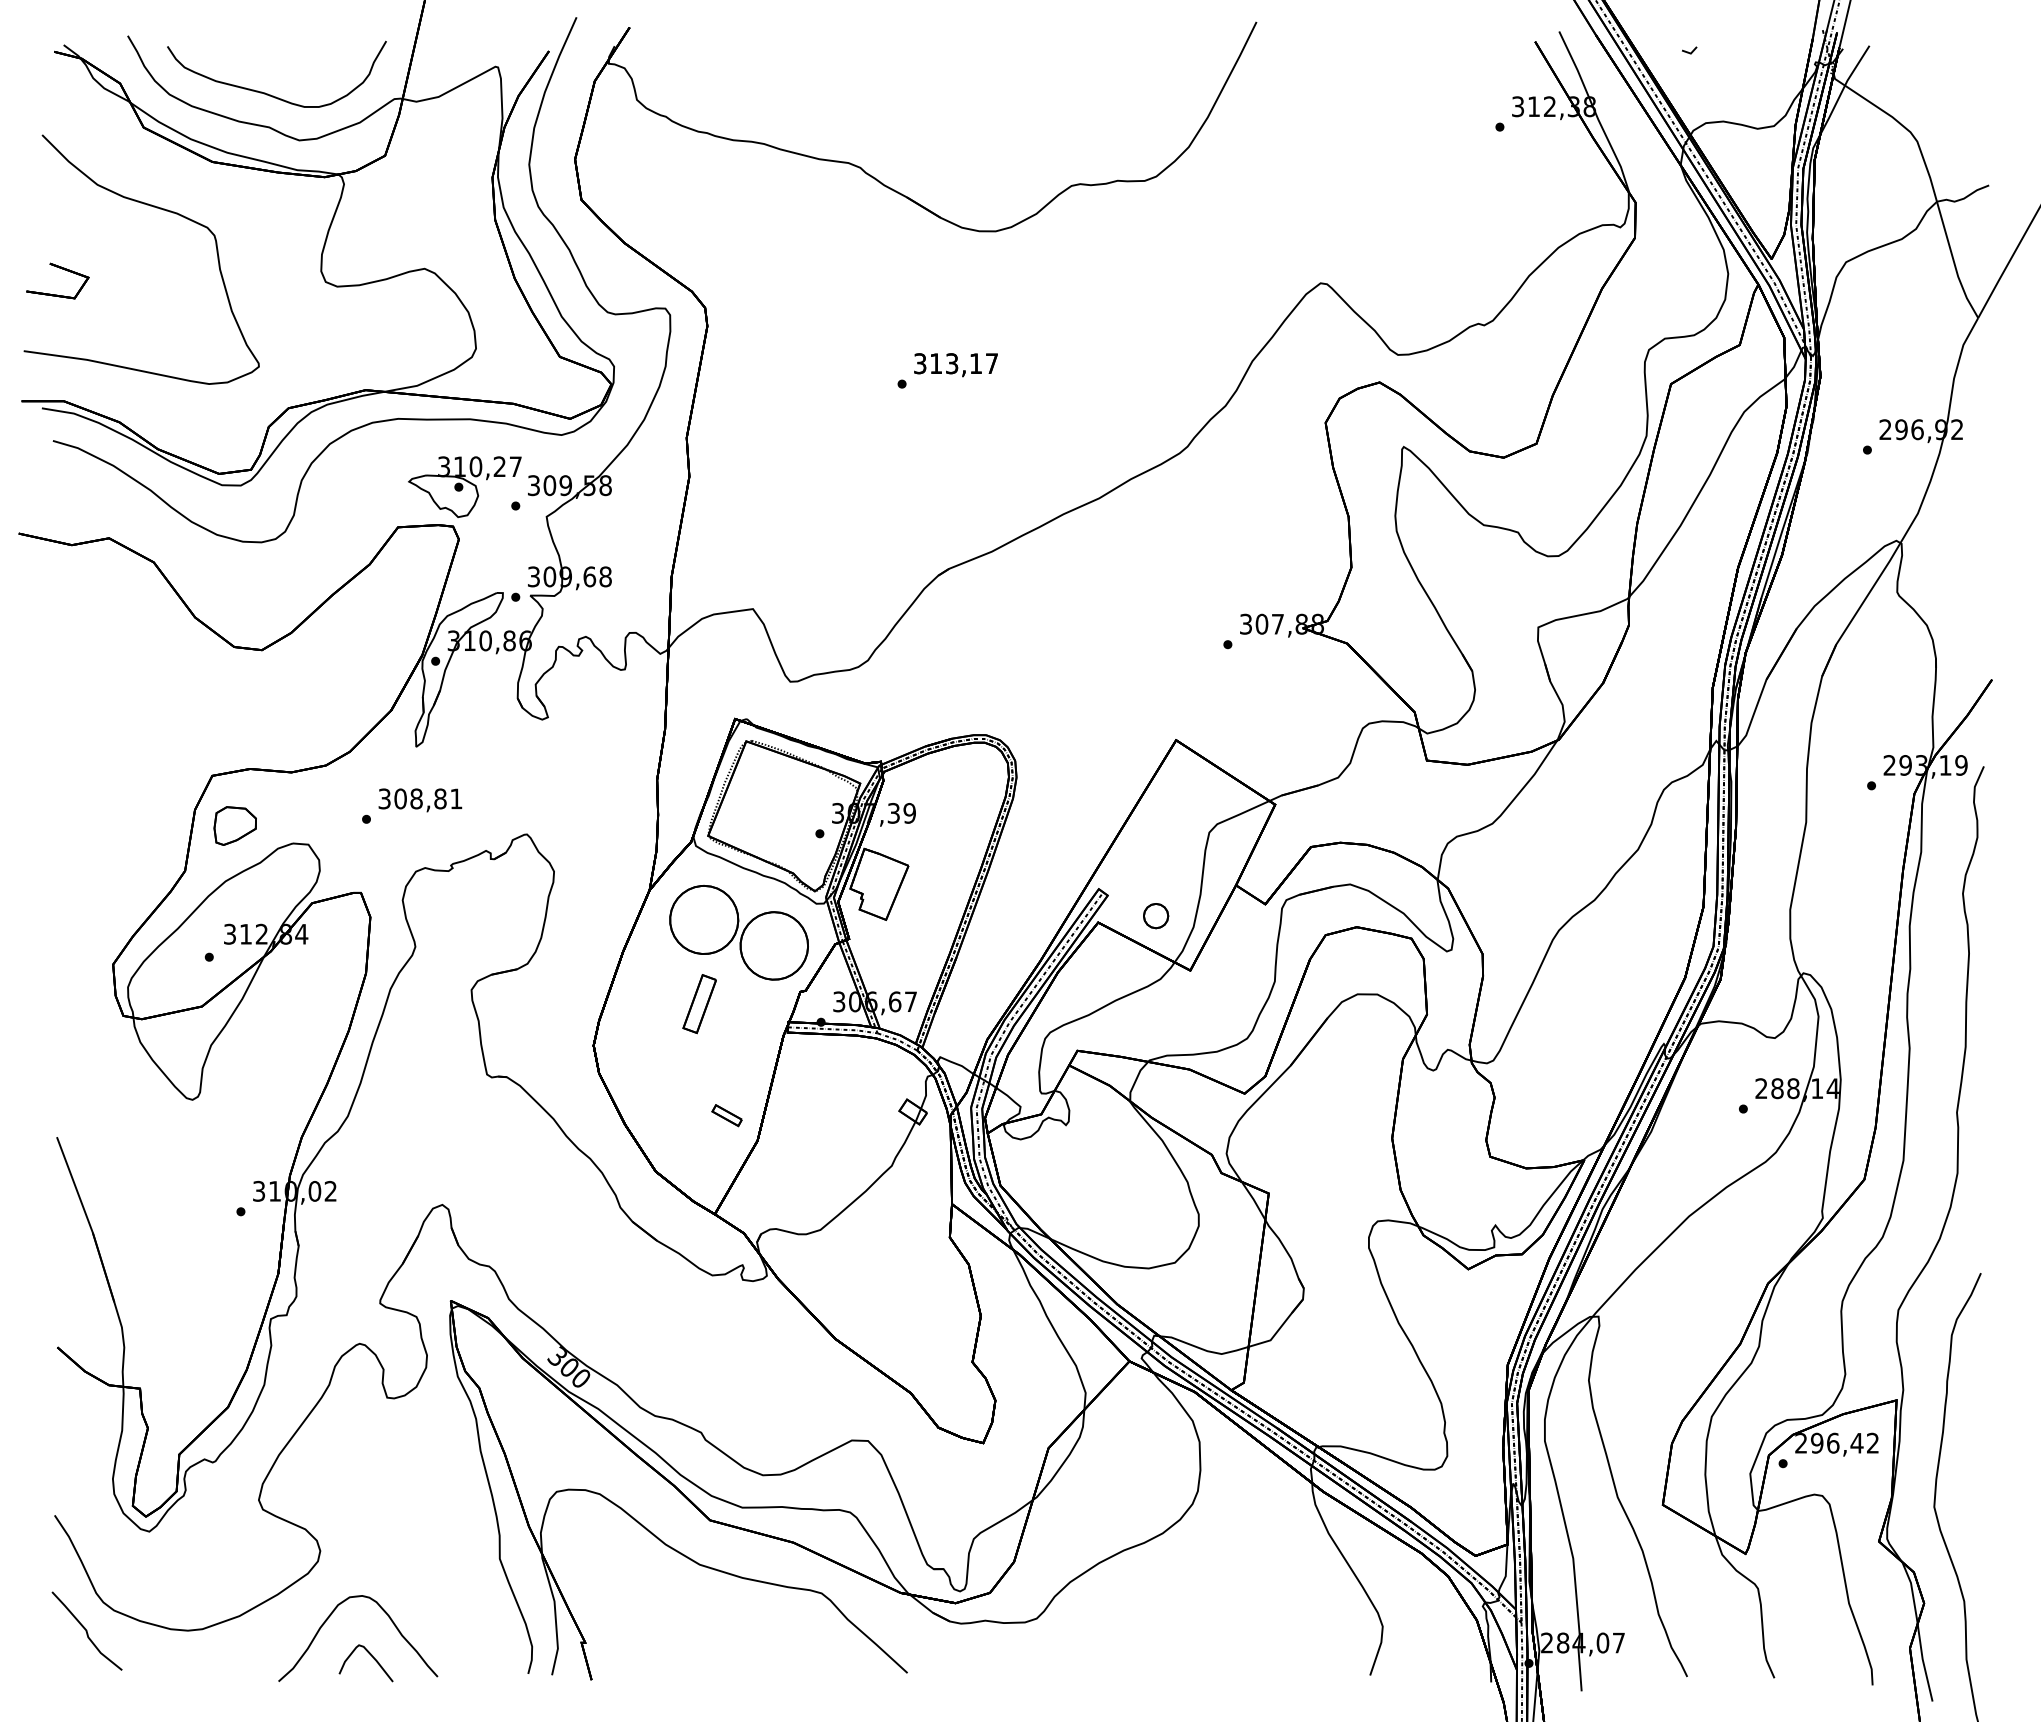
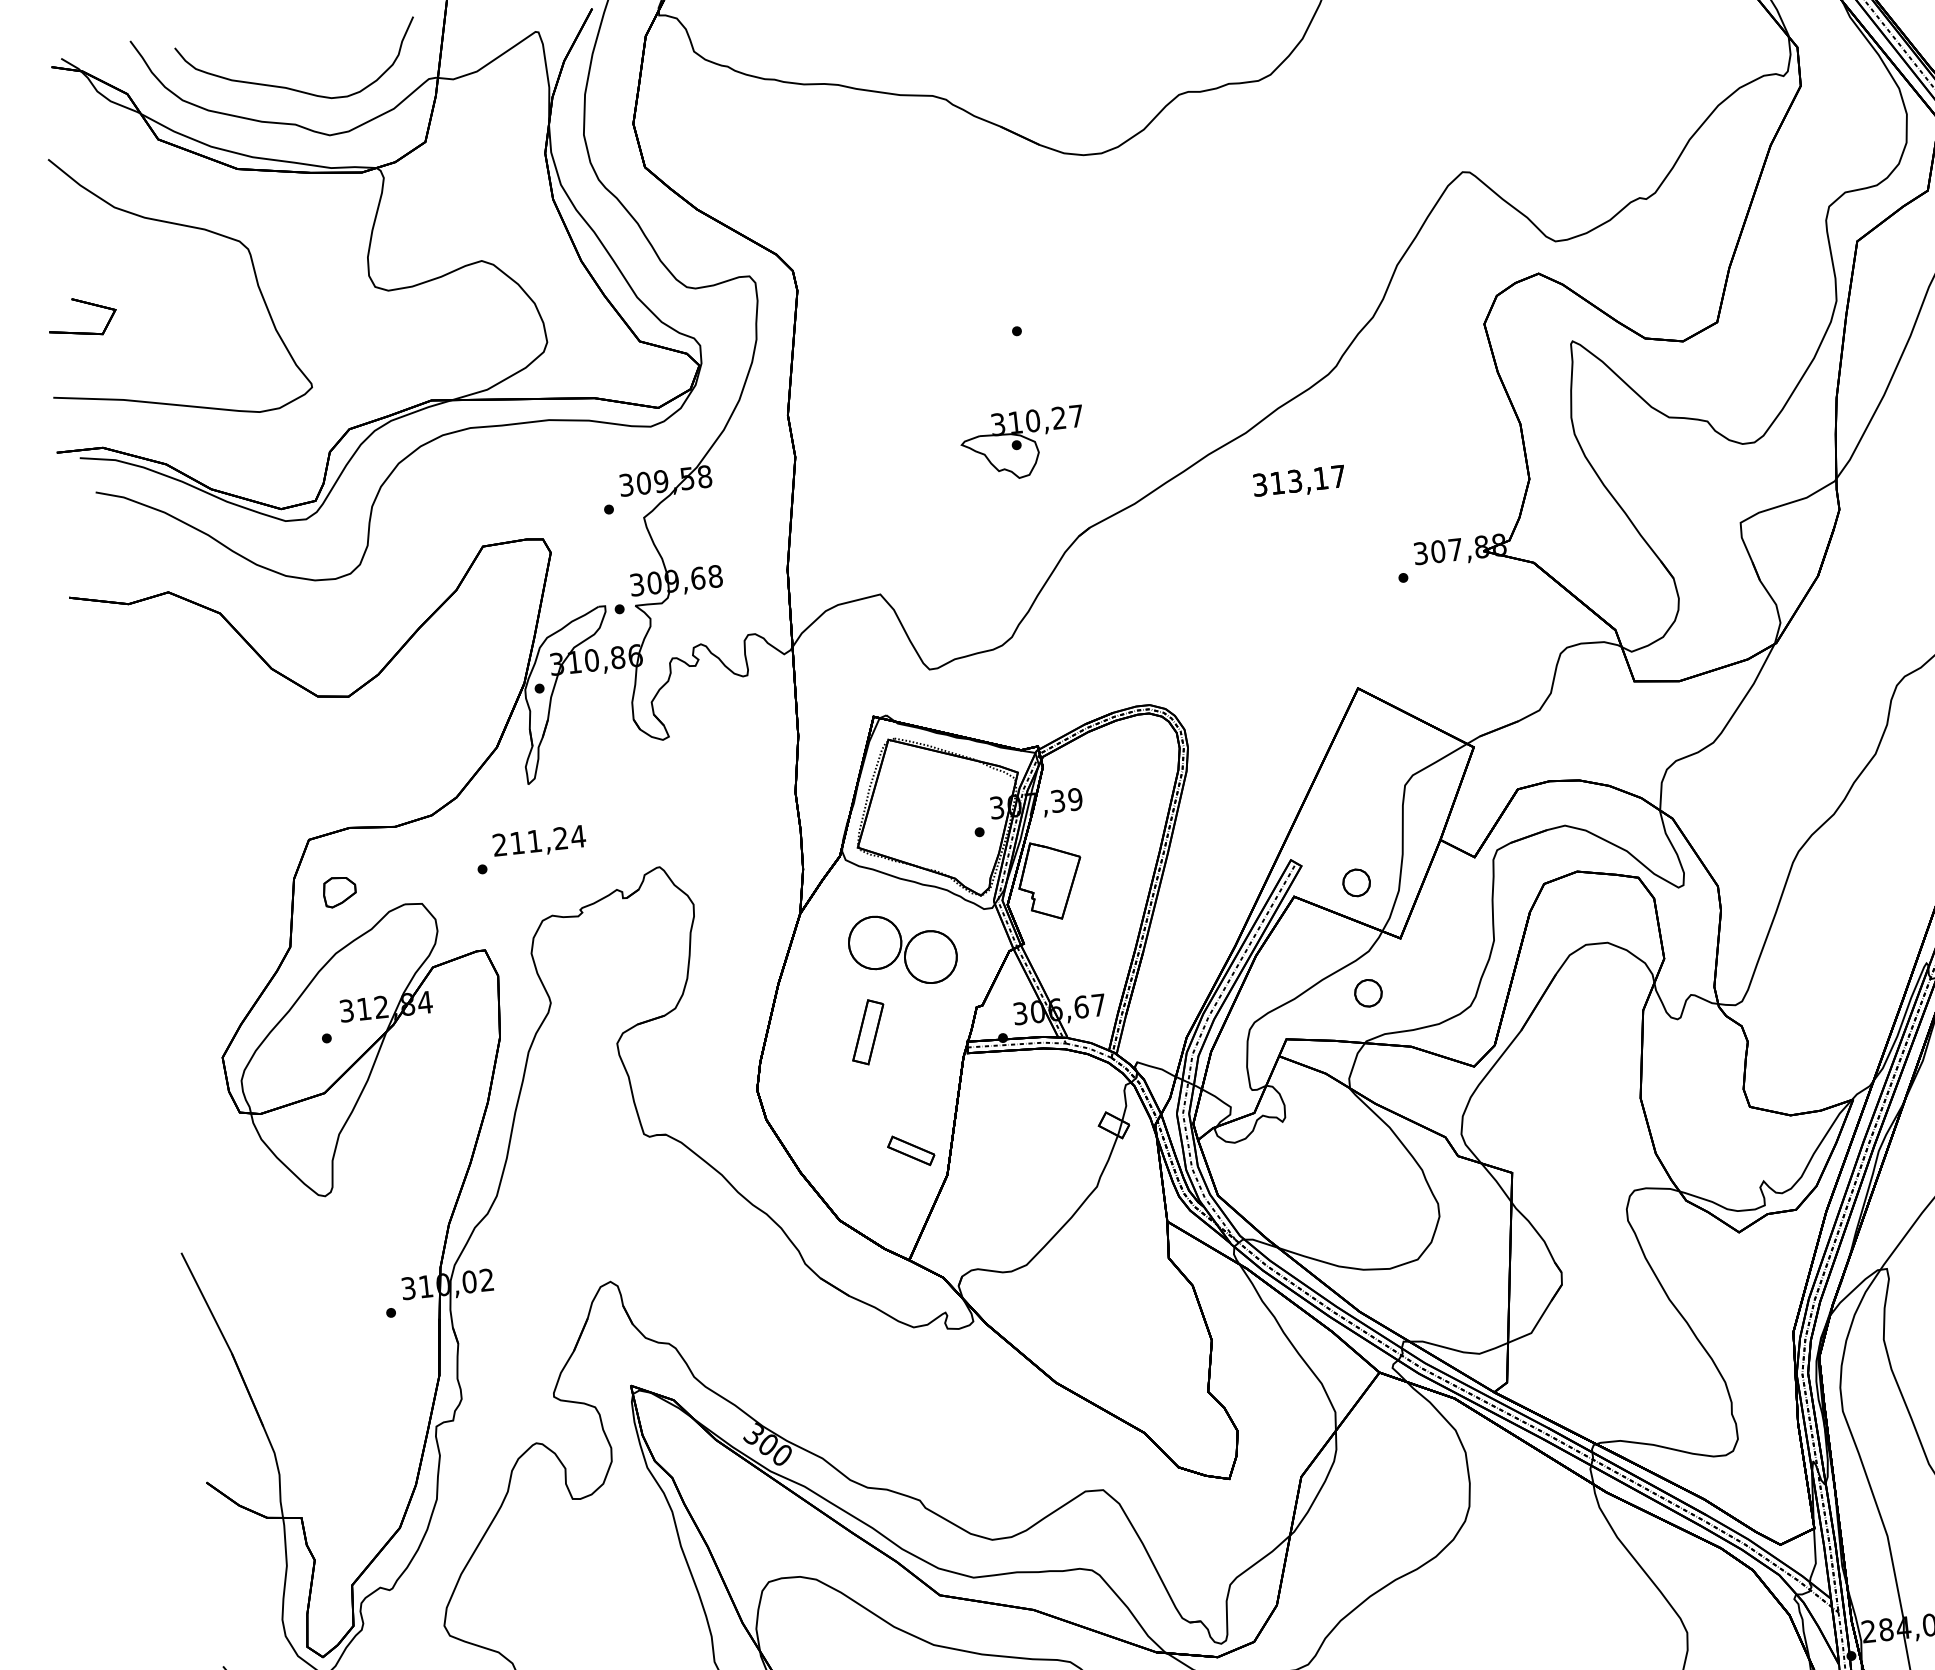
text: (955, 365) -> (1298, 482), moved
part: (464, 486) -> (1022, 443), moved
text: (420, 798) -> (539, 840), 308,81 -> 211,24
part: (234, 825) -> (338, 891), size x0.7
part: (738, 932) -> (902, 949), size x0.7
part: (1156, 1017) -> (1368, 993), added
part: (726, 1115) -> (910, 1150), size x1.4

